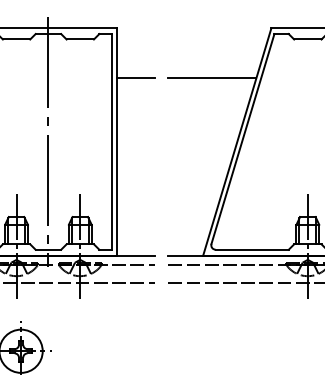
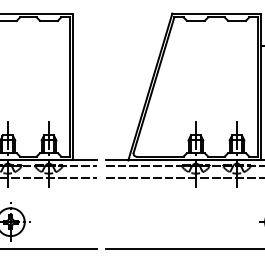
line: (135, 77) -> (84, 45), removed
line: (211, 77) -> (133, 45), removed
line: (48, 141) -> (28, 86), removed

